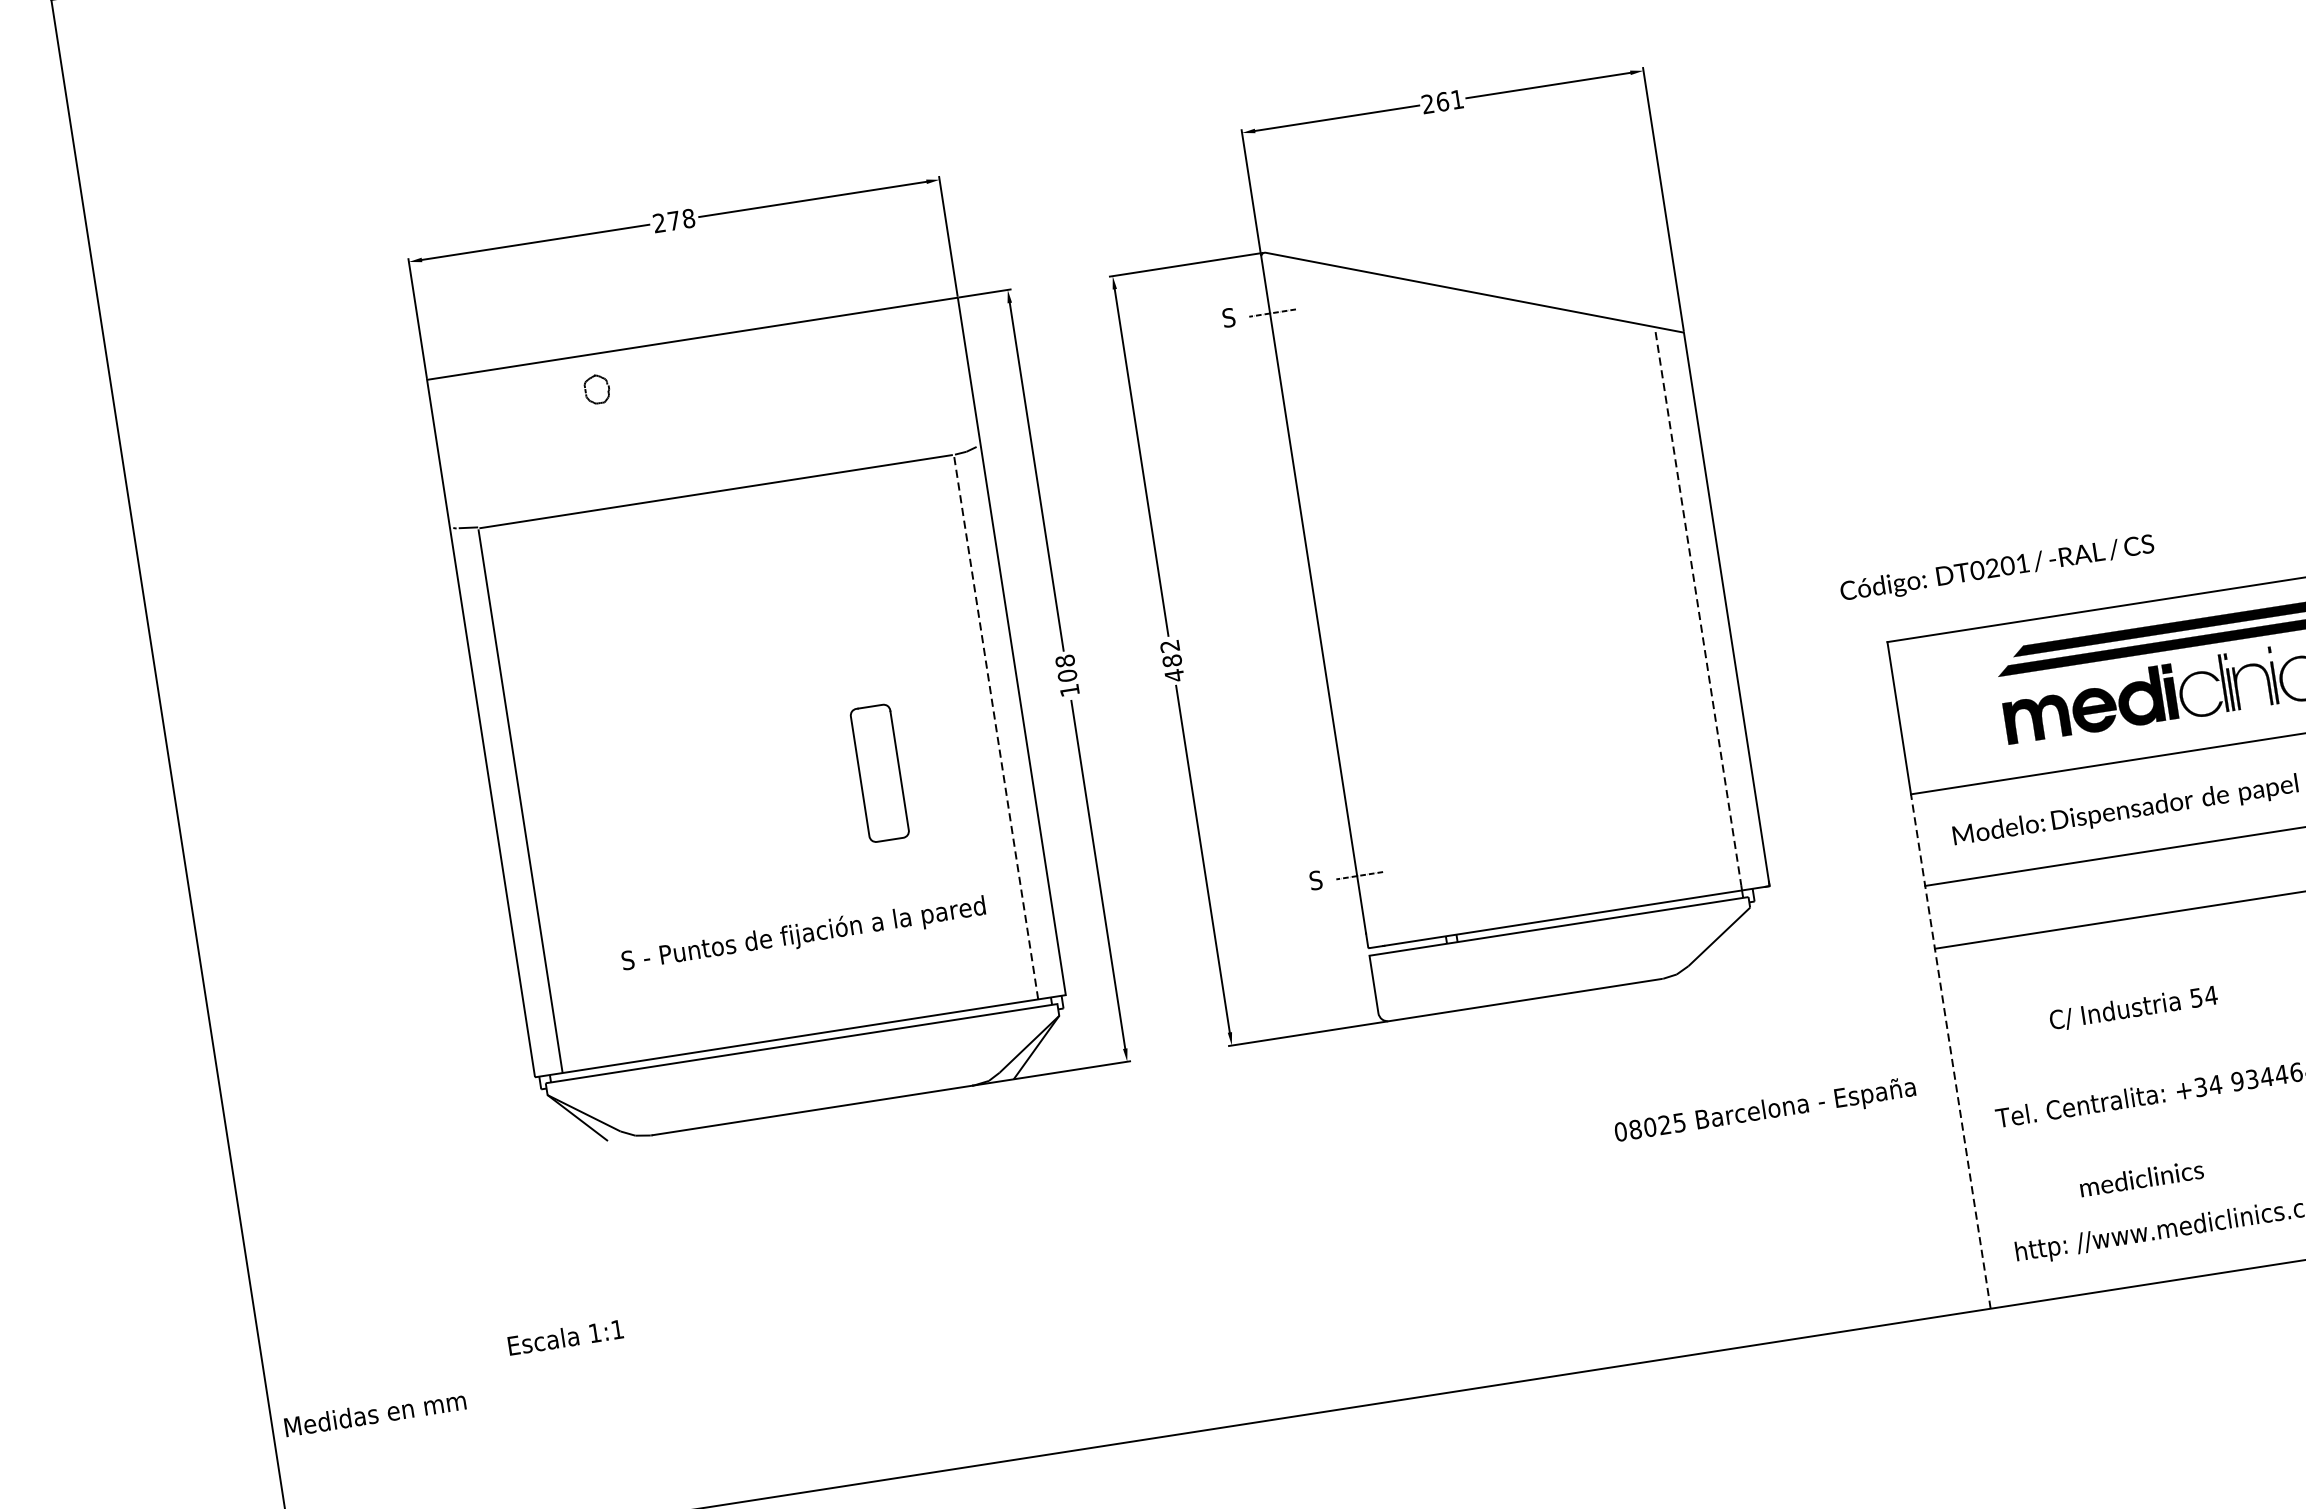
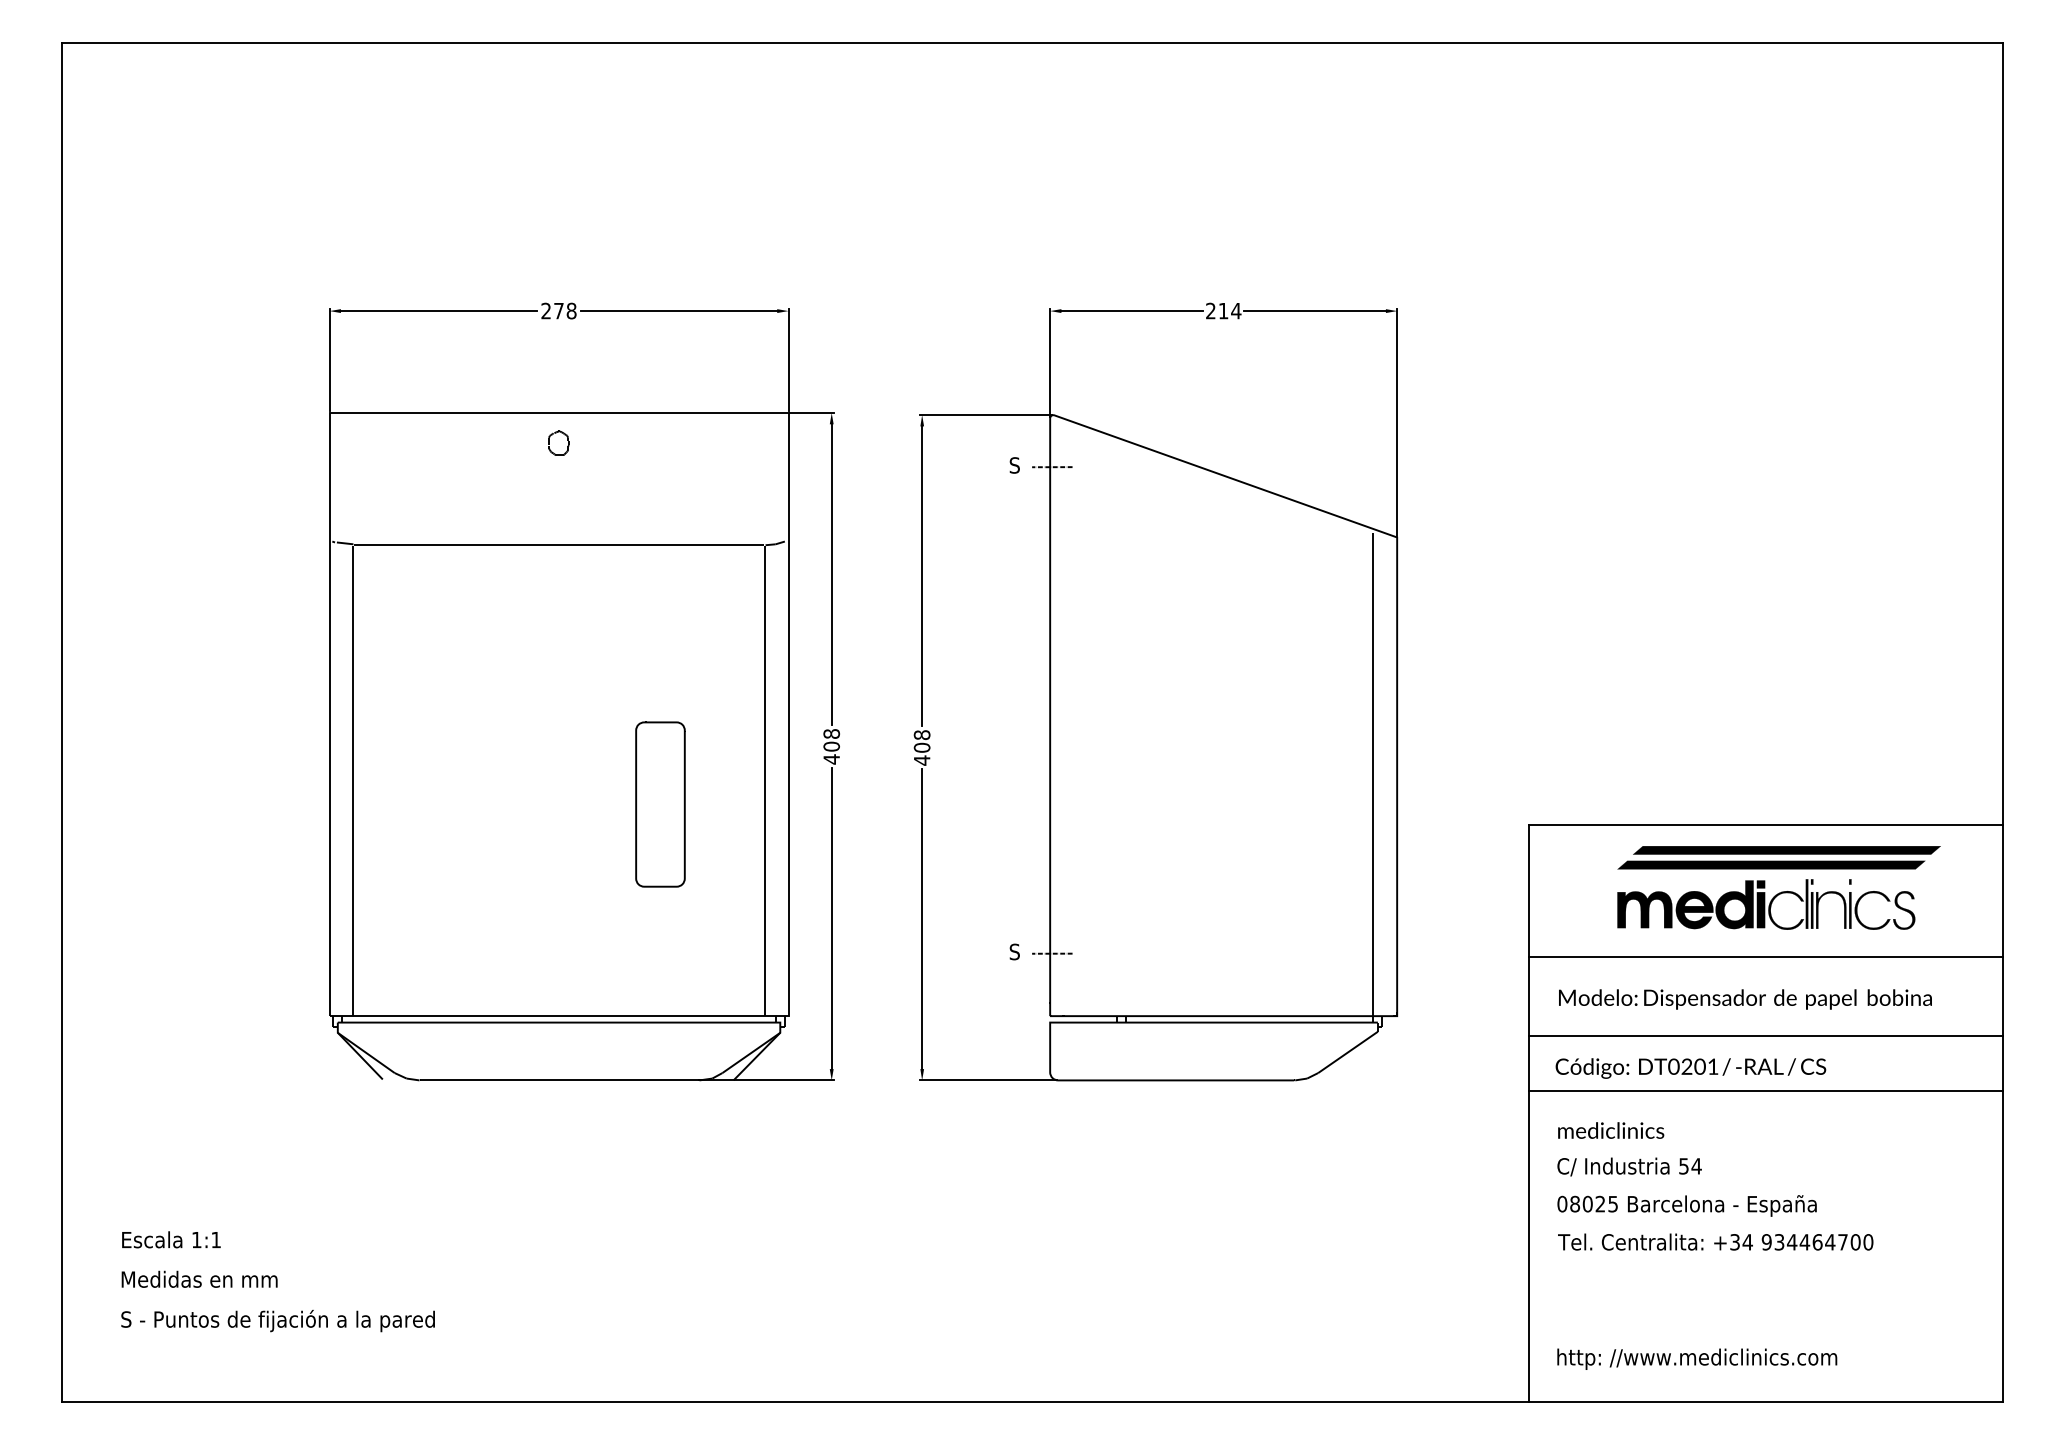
text: (1449, 100) -> (1229, 310), 261 -> 214
part: (586, 390) -> (549, 442), moved
text: (1996, 569) -> (1690, 1068), moved
line: (1698, 608) -> (1373, 772), dashed -> solid
text: (1170, 653) -> (921, 741), 482 -> 408
text: (1069, 690) -> (831, 759), 108 -> 408
line: (995, 726) -> (764, 780), dashed -> solid
part: (879, 773) -> (660, 804), size x1.43
text: (802, 934) -> (277, 1320), moved
text: (2133, 1007) -> (1629, 1166), moved
line: (1950, 1050) -> (1528, 1178), dashed -> solid
text: (1764, 1111) -> (1686, 1205), moved
text: (2142, 1178) -> (1611, 1130), moved
text: (565, 1337) -> (171, 1239), moved
text: (374, 1412) -> (199, 1278), moved

